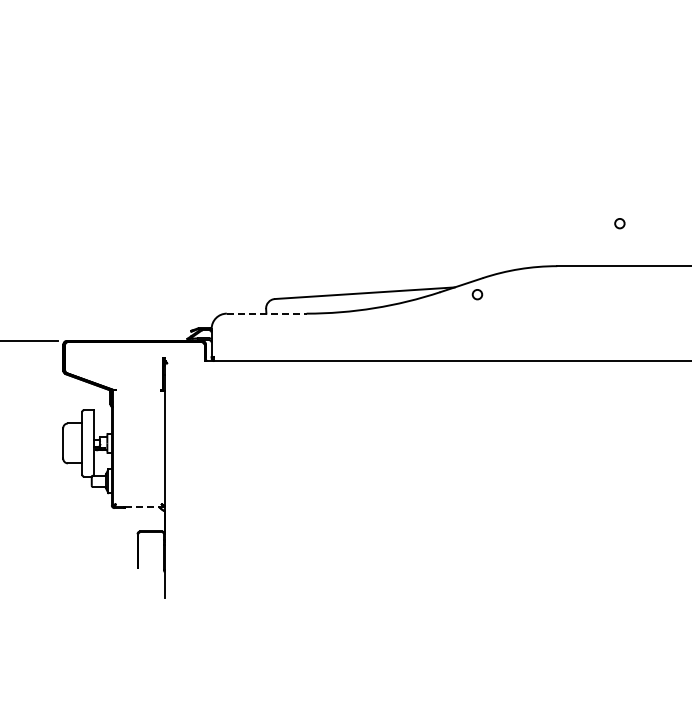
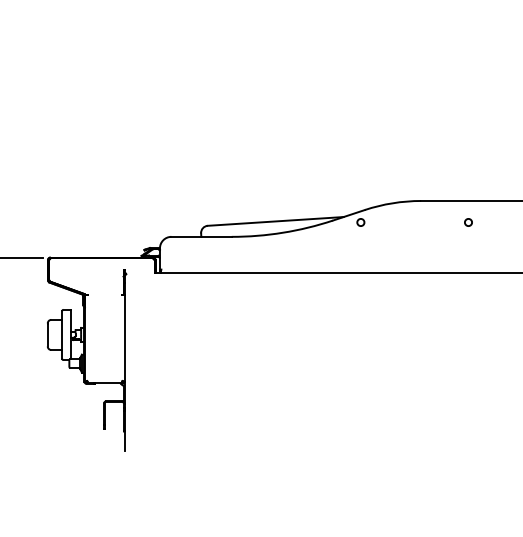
circle: (619, 223) -> (468, 222), moved
line: (266, 313) -> (201, 236), dashed -> solid
line: (144, 507) -> (109, 383), dashed -> solid

